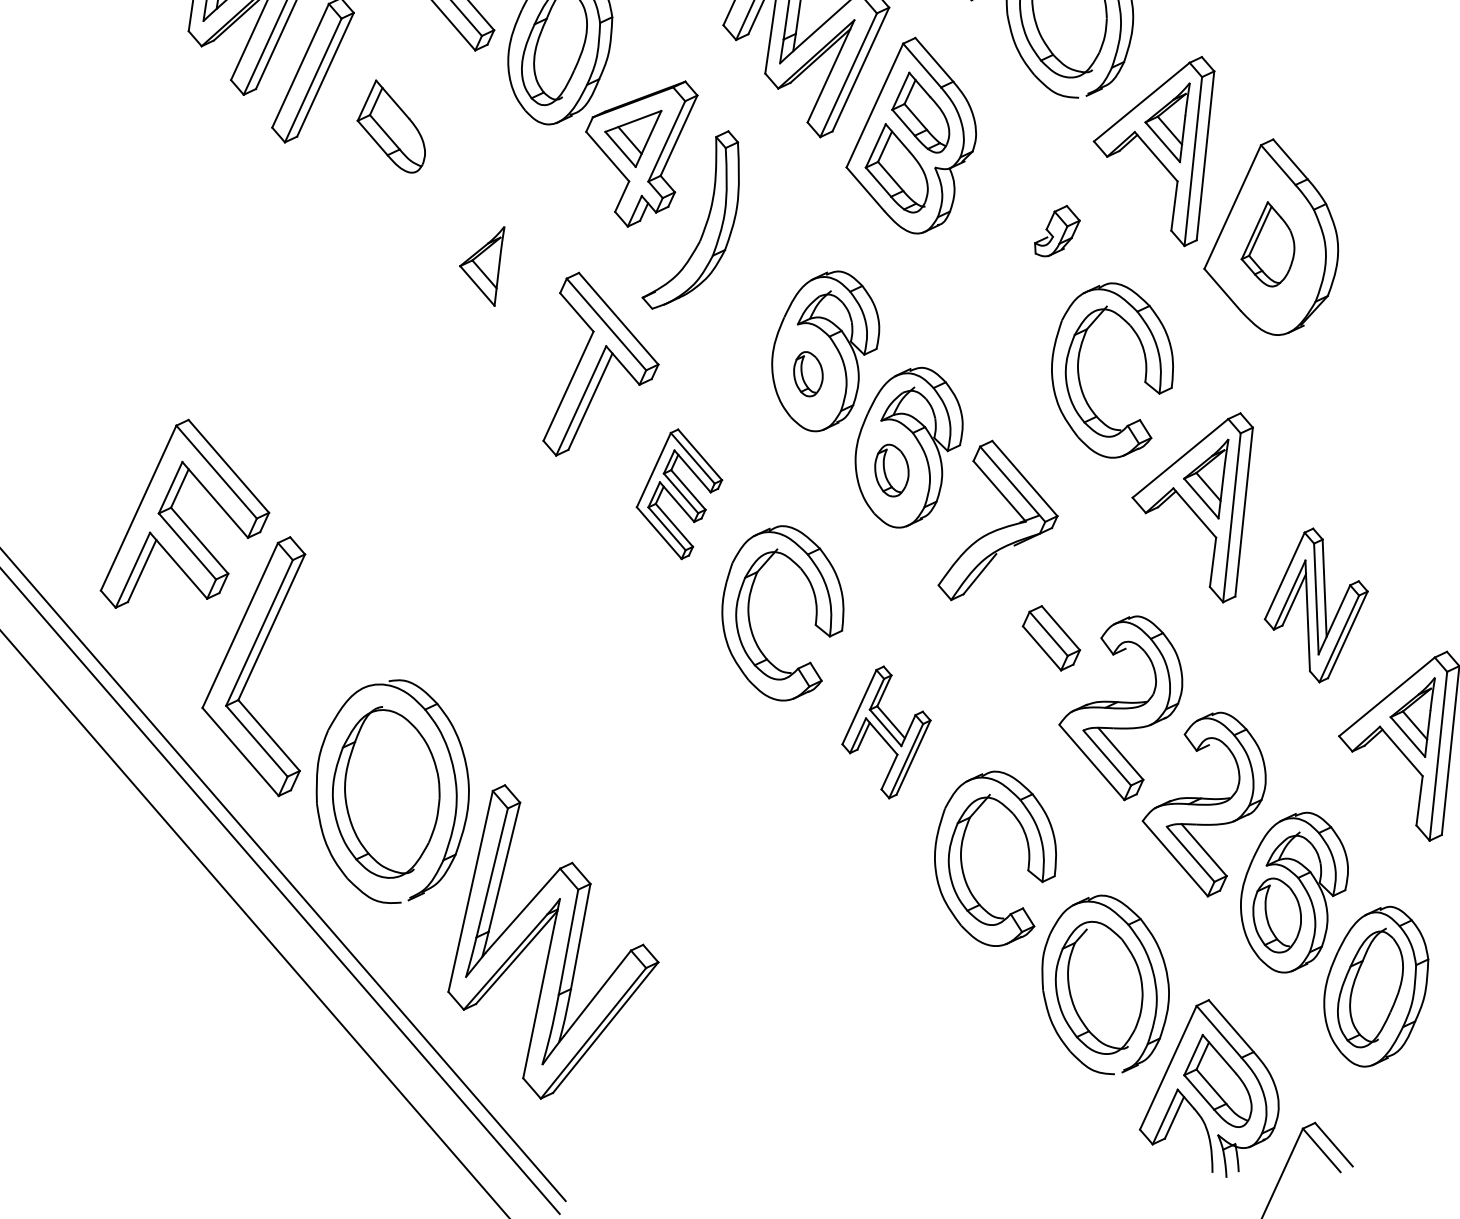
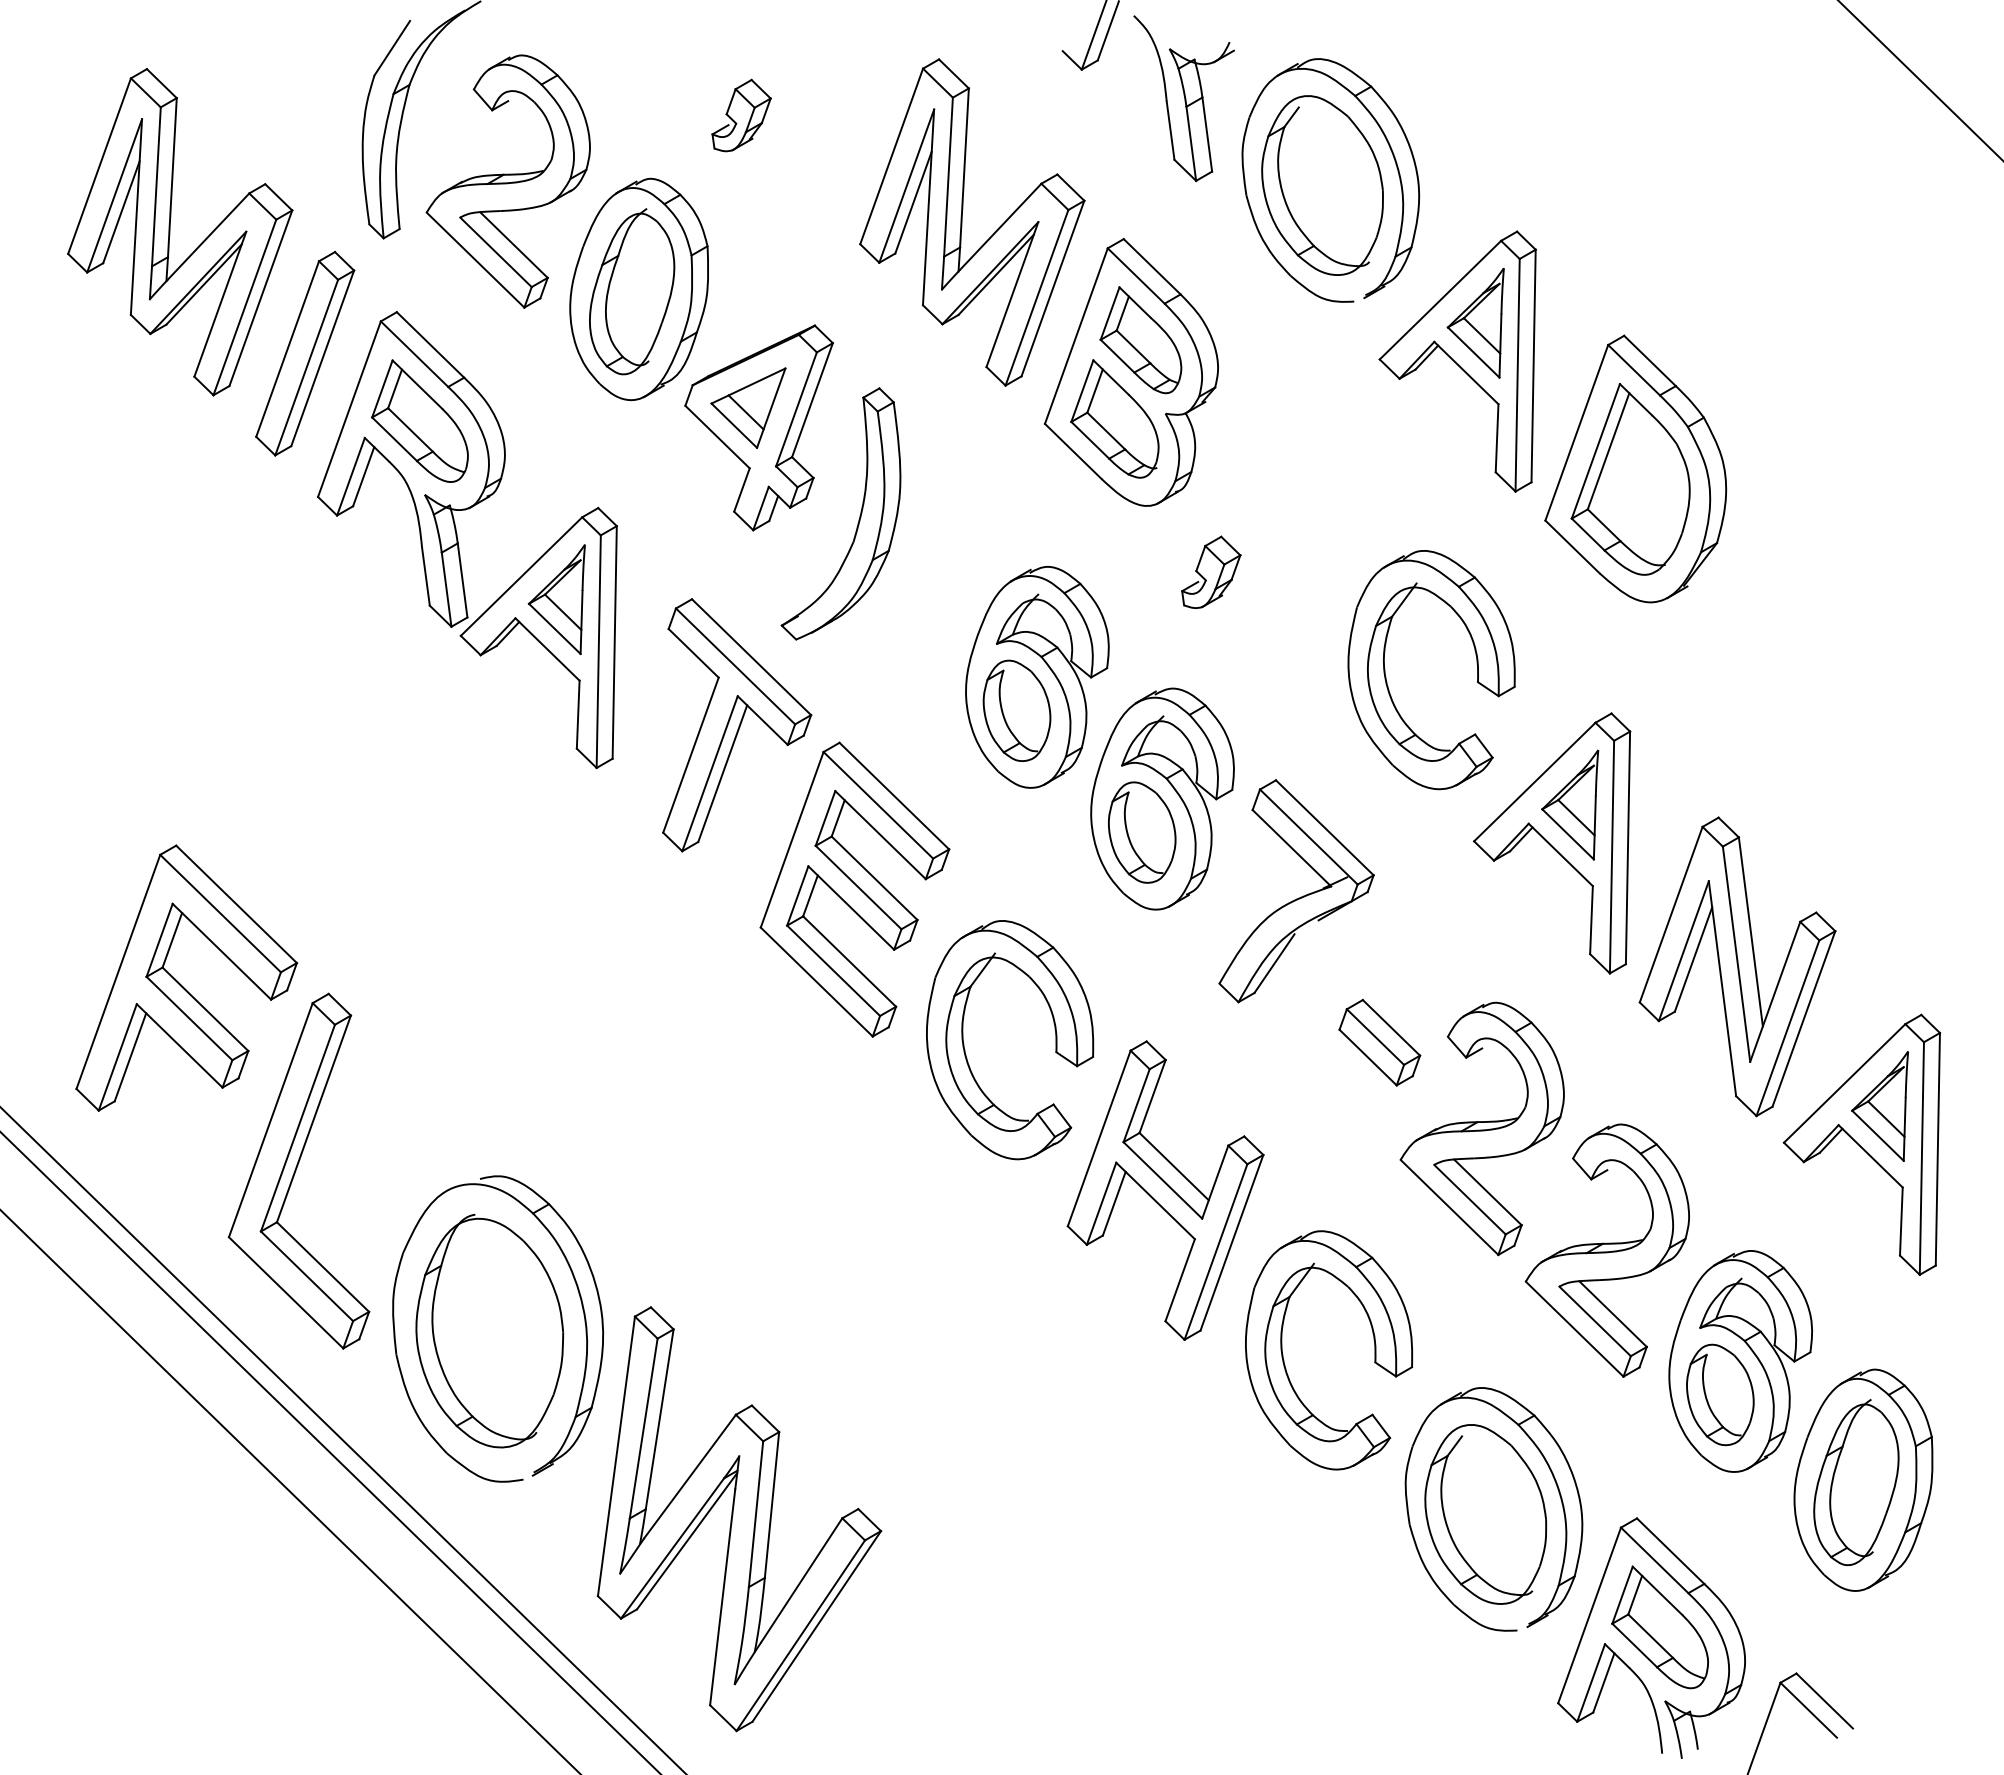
part: (412, 215) -> (458, 540), added
part: (1057, 230) -> (1211, 571), moved
part: (1268, 244) -> (1630, 479), size x1.67
part: (808, 374) -> (1016, 710), size x1.67
part: (892, 470) -> (1142, 832), size x1.43
part: (679, 494) -> (854, 889), size x1.67
part: (1316, 605) -> (1737, 966), size x1.43
part: (886, 732) -> (1165, 1190), size x1.67

